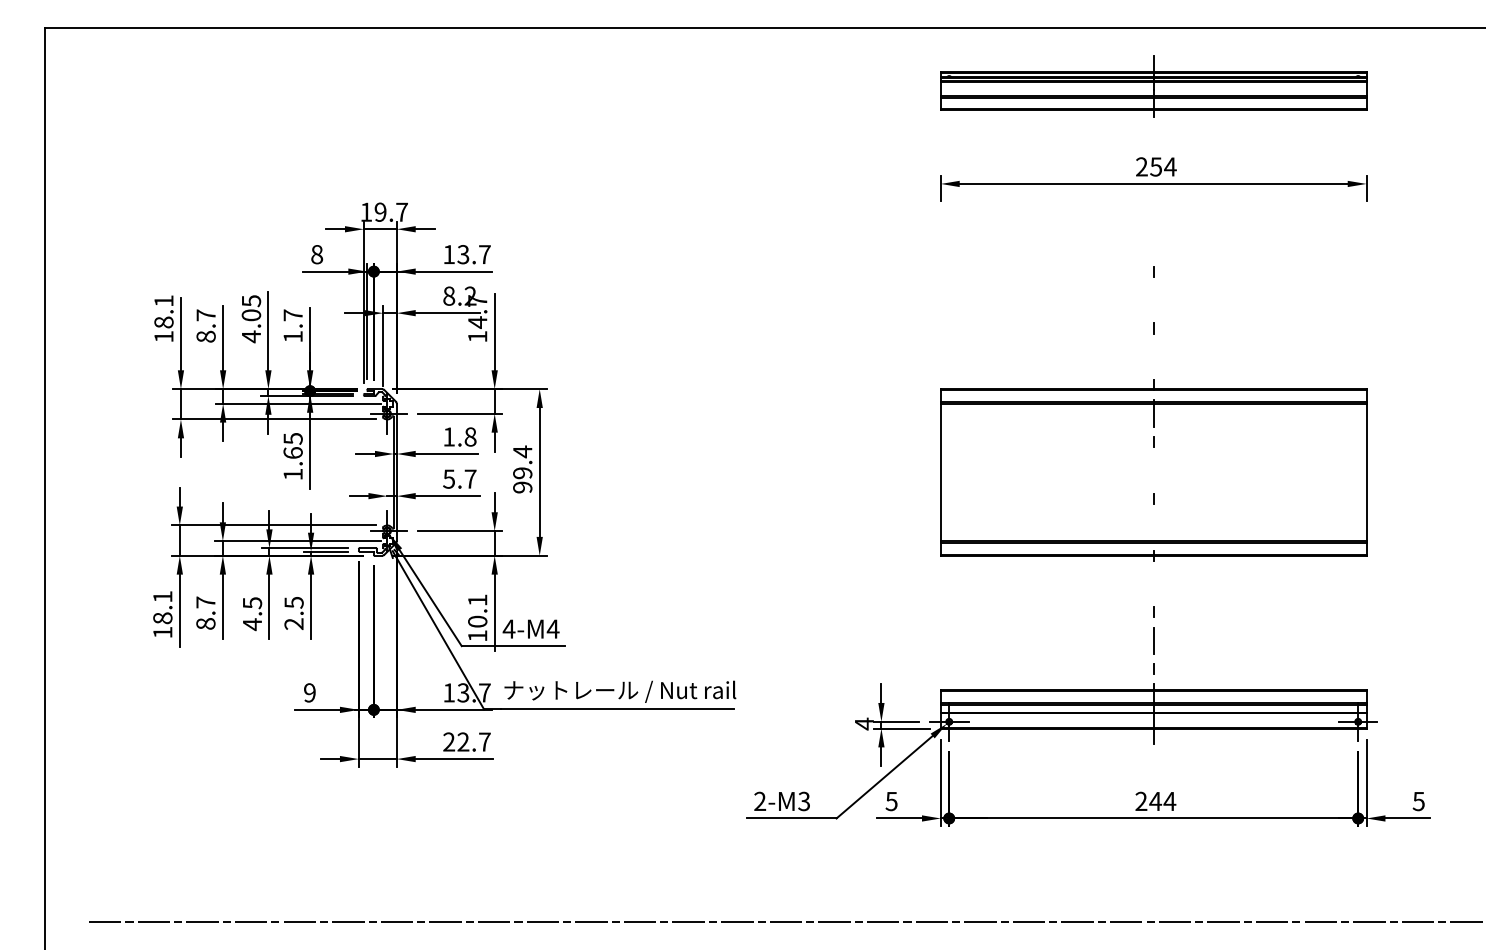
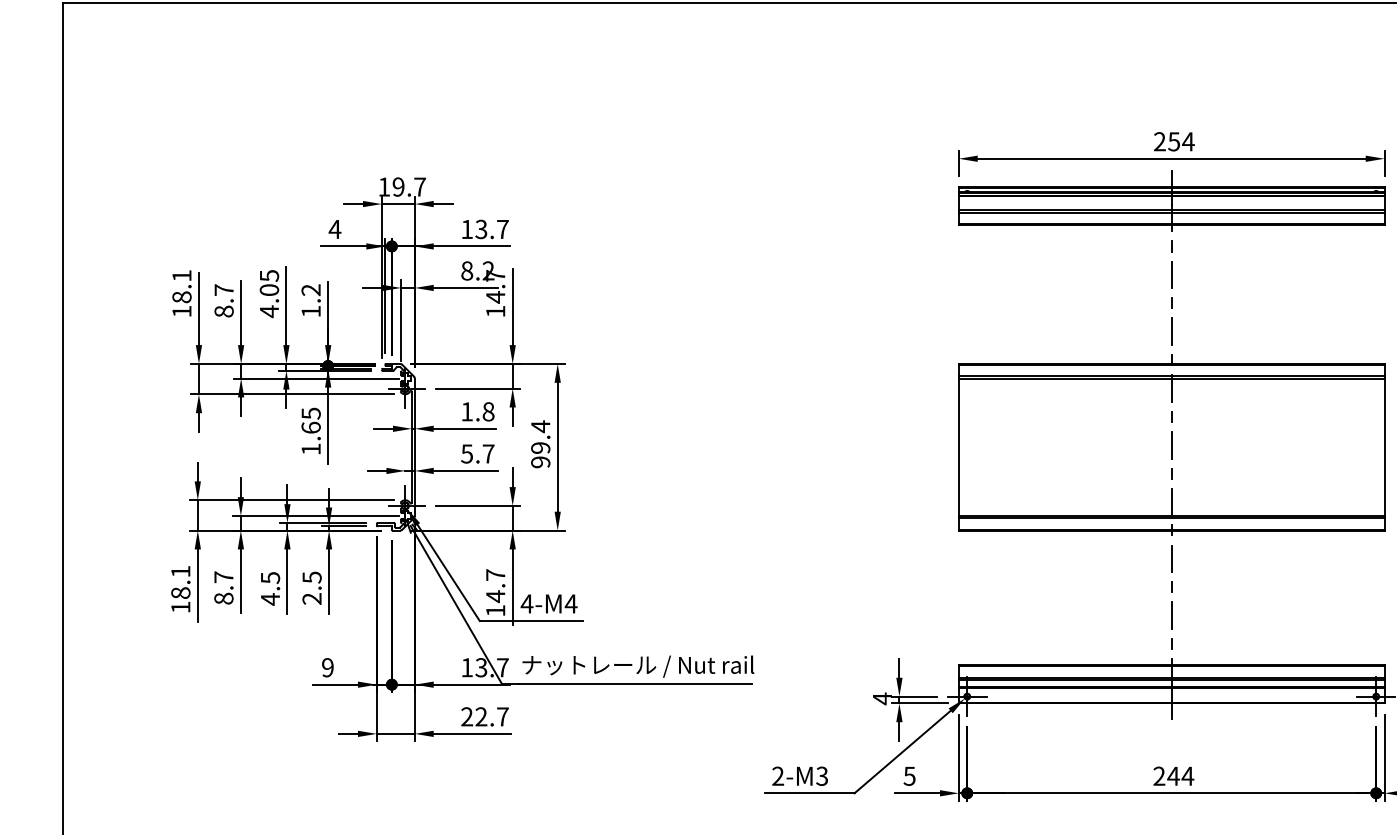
part: (1153, 86) -> (1171, 201), moved
text: (316, 254) -> (334, 229), 8 -> 4
line: (1153, 299) -> (1171, 274), added
text: (292, 315) -> (310, 290), 1.7 -> 1.2
line: (1153, 356) -> (1171, 331), added
line: (1153, 470) -> (1171, 445), added
line: (1153, 526) -> (1171, 501), added
line: (1153, 583) -> (1171, 558), added
text: (477, 611) -> (495, 586), 10.1 -> 14.7

